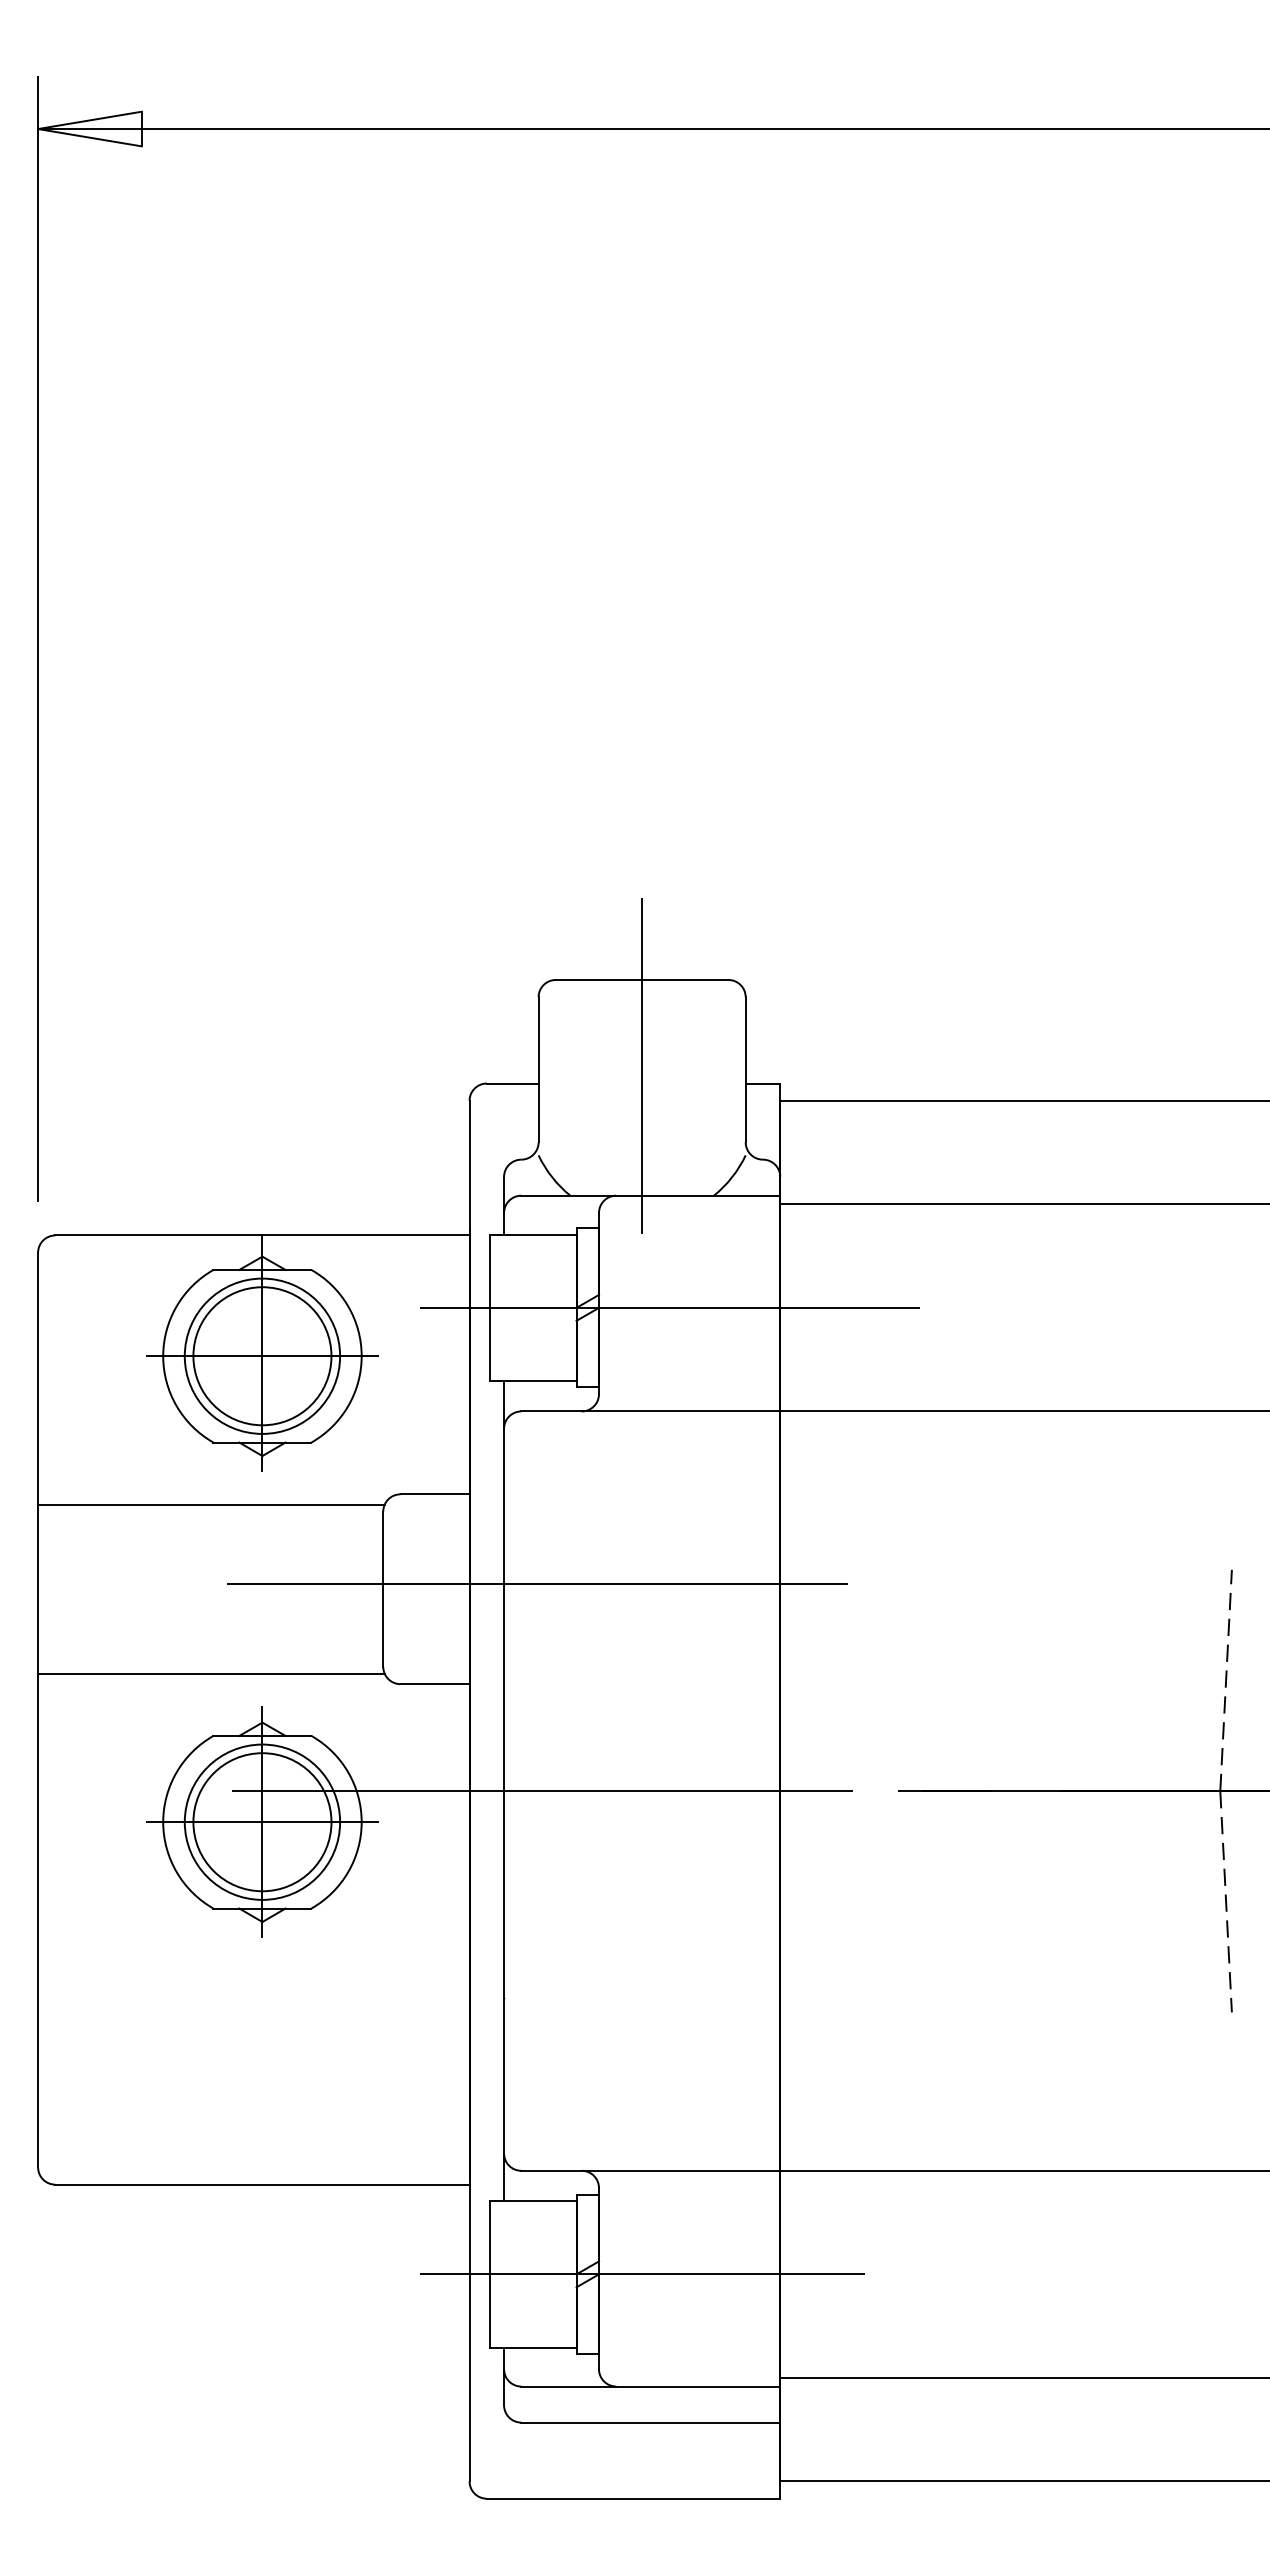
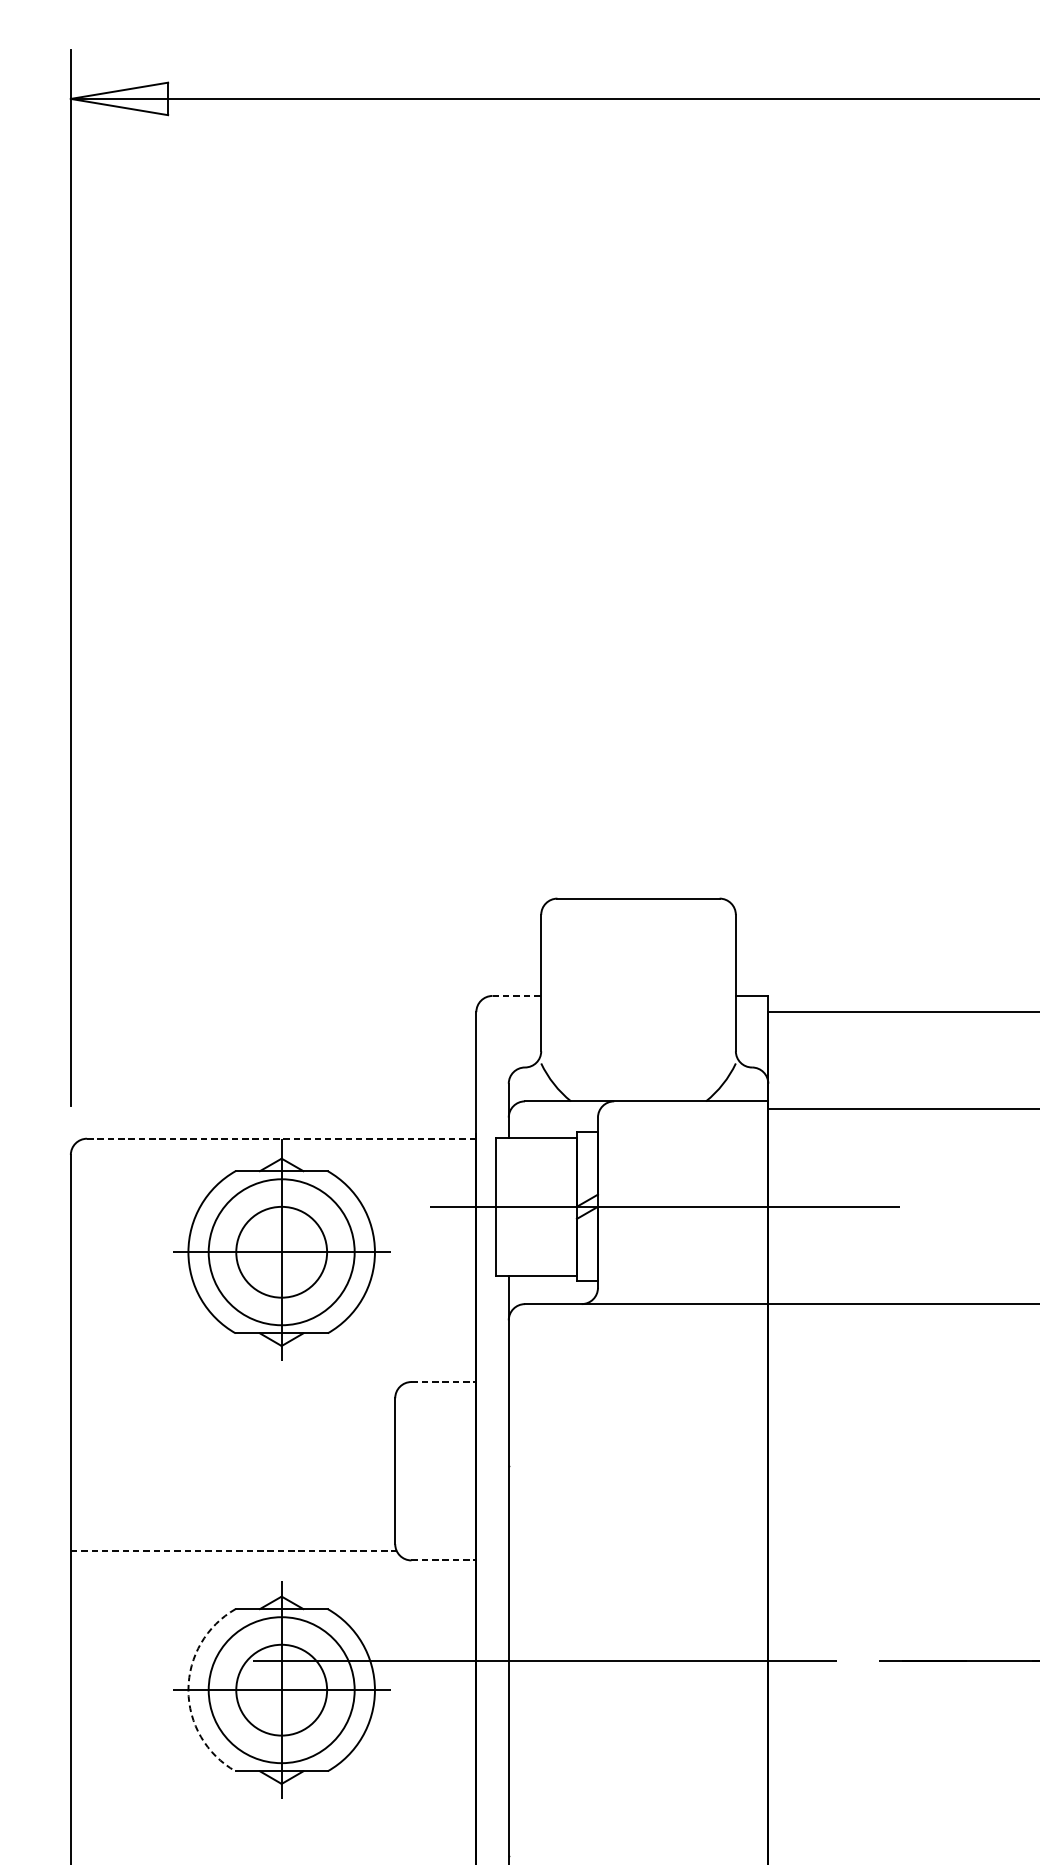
line: (642, 1065) -> (638, 979), removed
line: (512, 1083) -> (516, 995), solid -> dashed
line: (262, 1235) -> (281, 1138), solid -> dashed
circle: (262, 1356) -> (281, 1252), size x0.7
line: (435, 1494) -> (444, 1382), solid -> dashed
line: (211, 1504) -> (233, 1391), removed
line: (556, 1584) -> (558, 1466), removed
line: (211, 1673) -> (233, 1550), solid -> dashed
line: (435, 1684) -> (444, 1560), solid -> dashed
arc: (163, 1822) -> (188, 1690), solid -> dashed
circle: (262, 1822) -> (281, 1690), size x0.7

